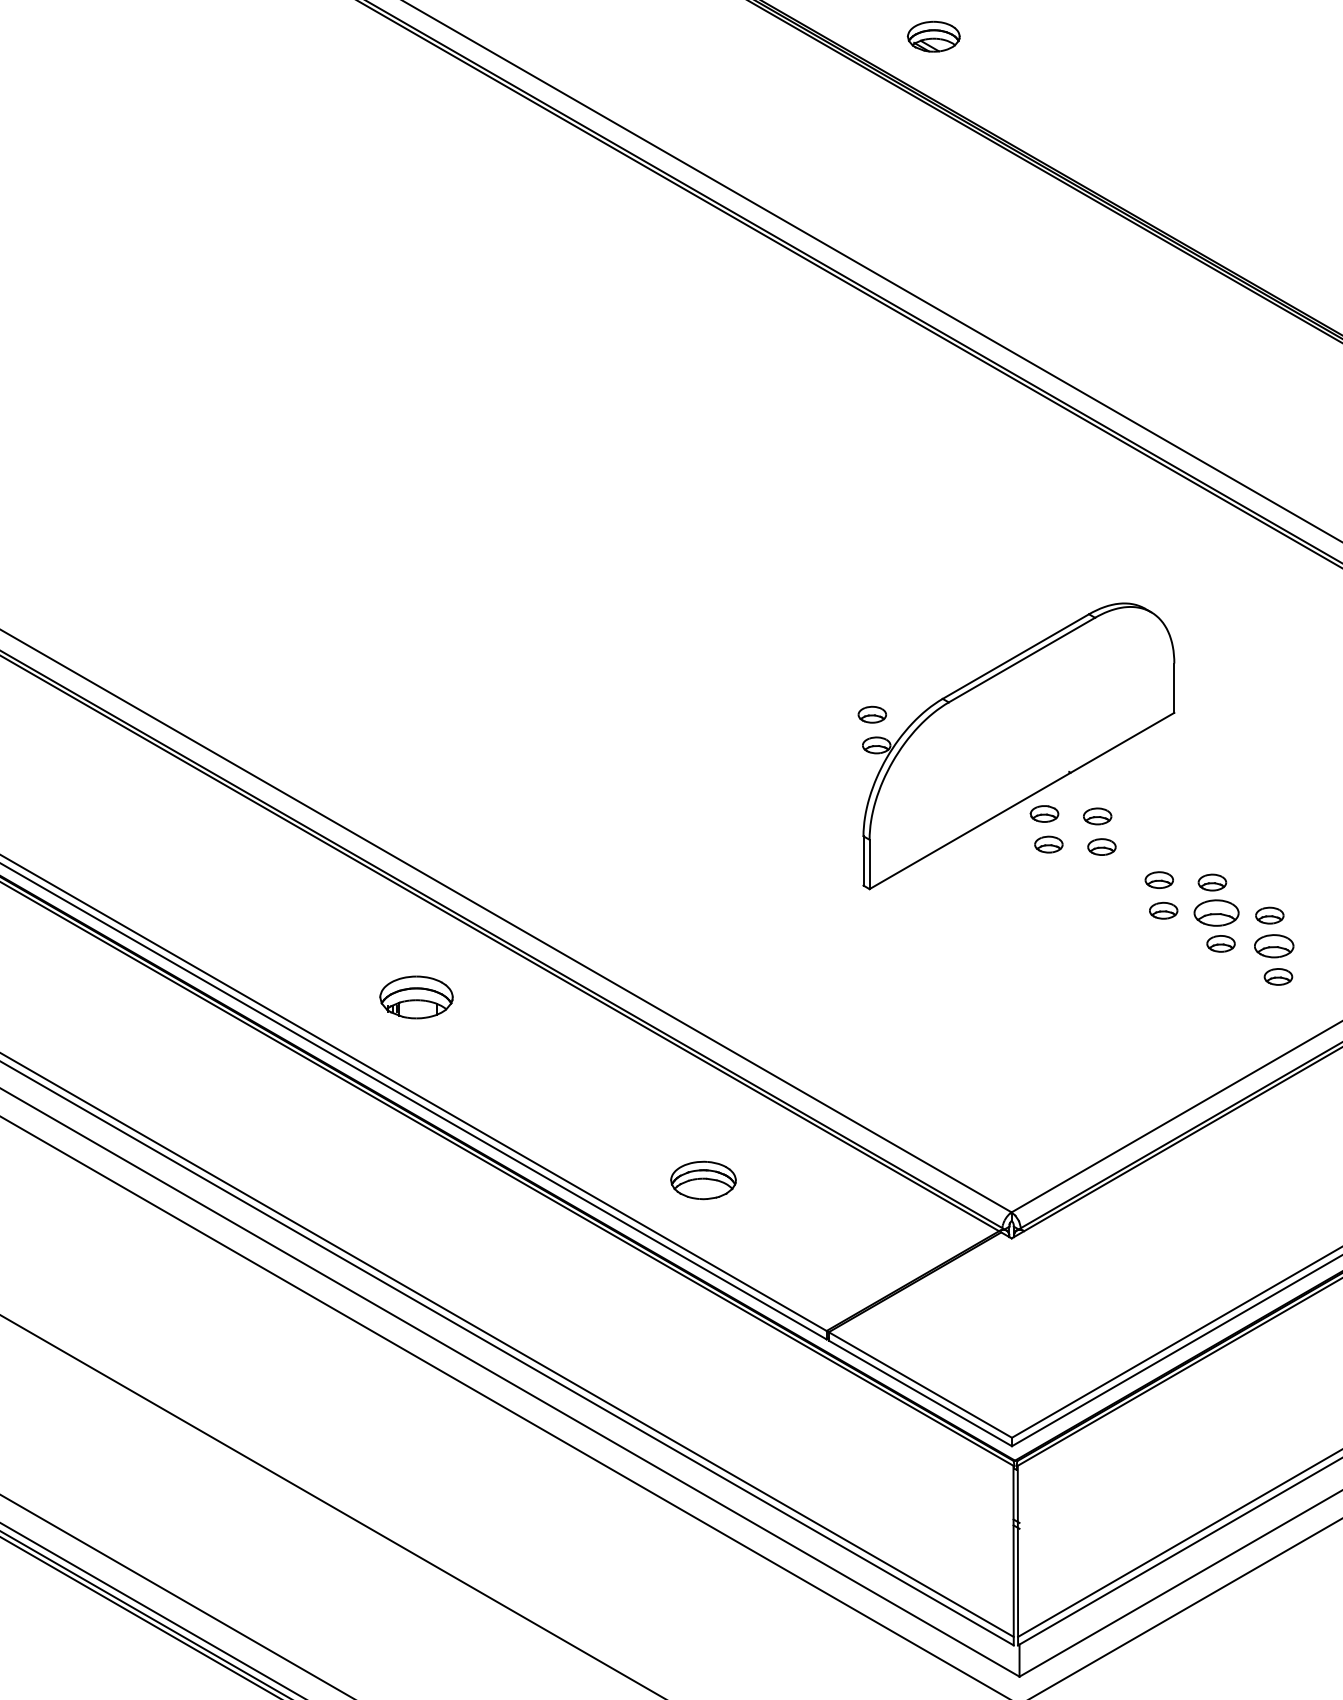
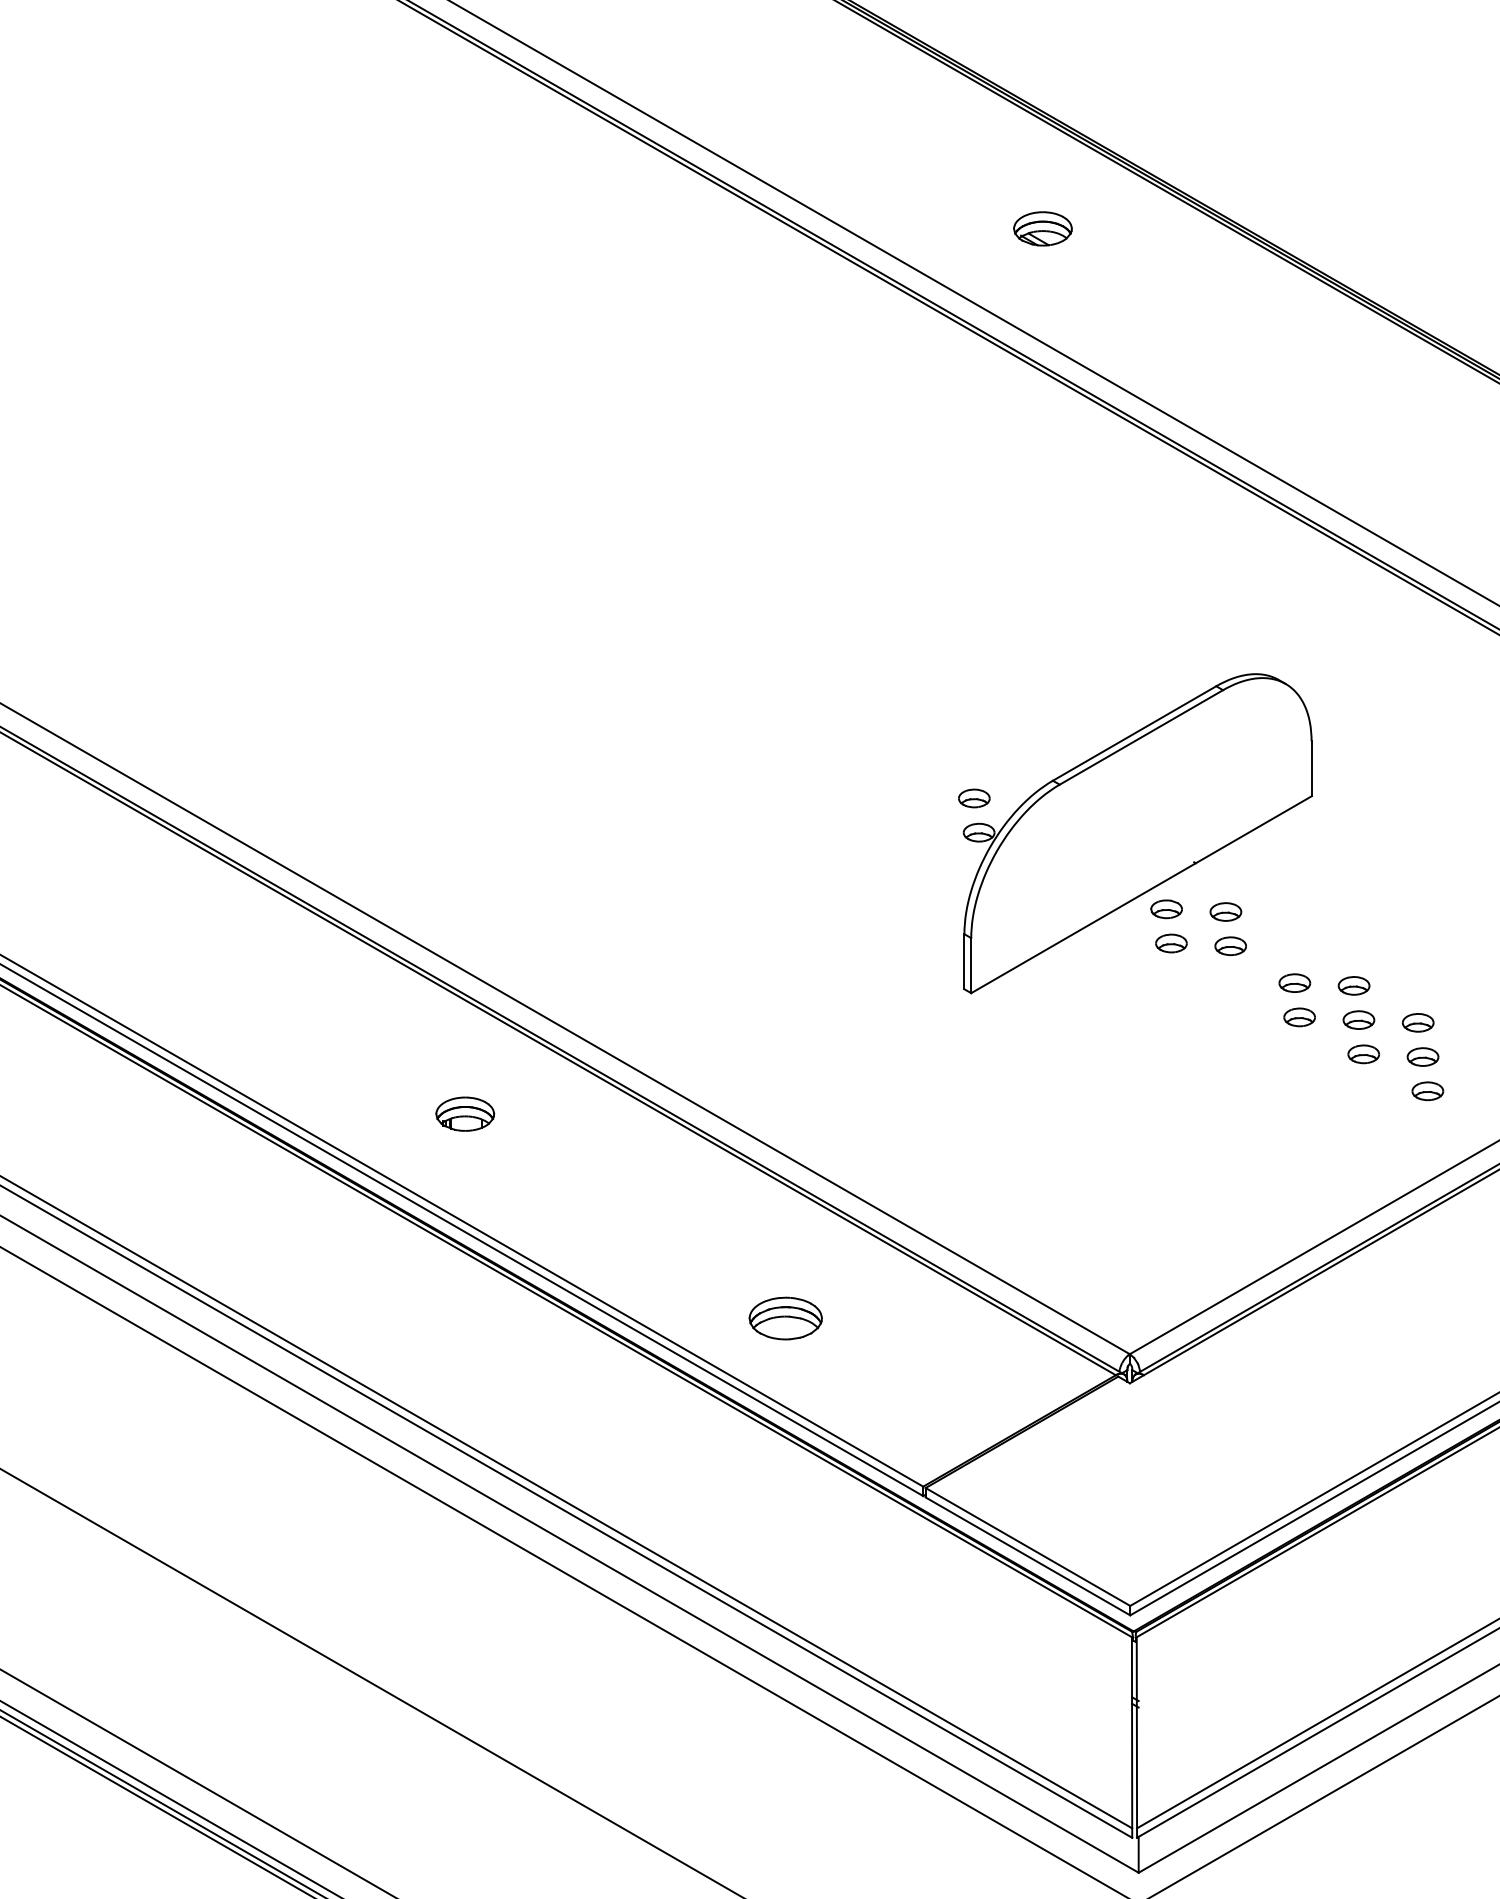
part: (933, 36) -> (1042, 228), moved
part: (1216, 913) -> (1358, 1020), size x0.62
part: (1273, 946) -> (1422, 1057), size x0.71
part: (416, 997) -> (465, 1114), size x0.71

